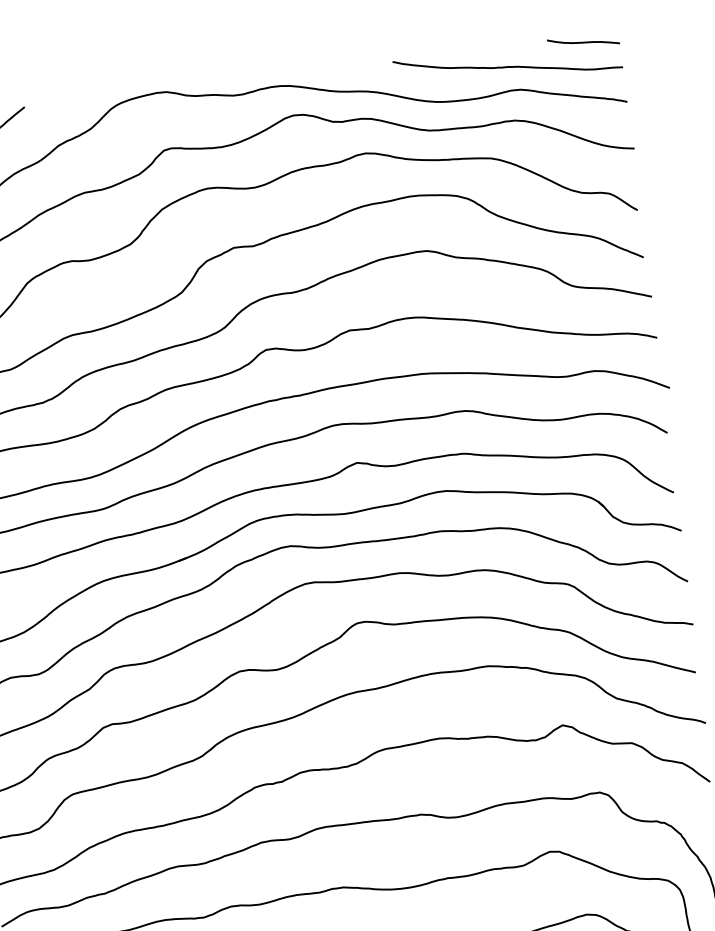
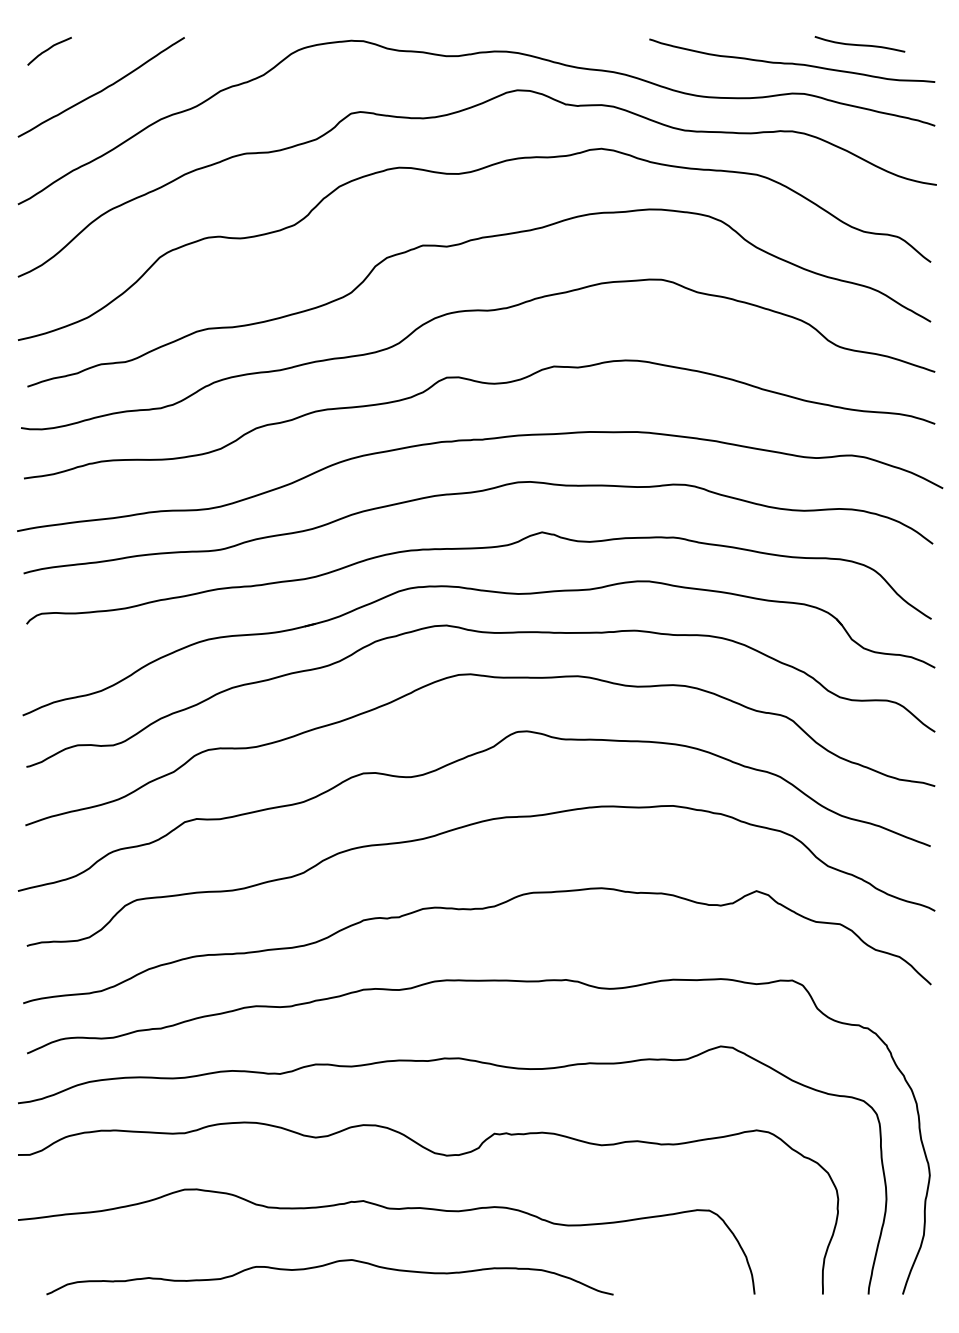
curve: (583, 42) -> (859, 44), moved

